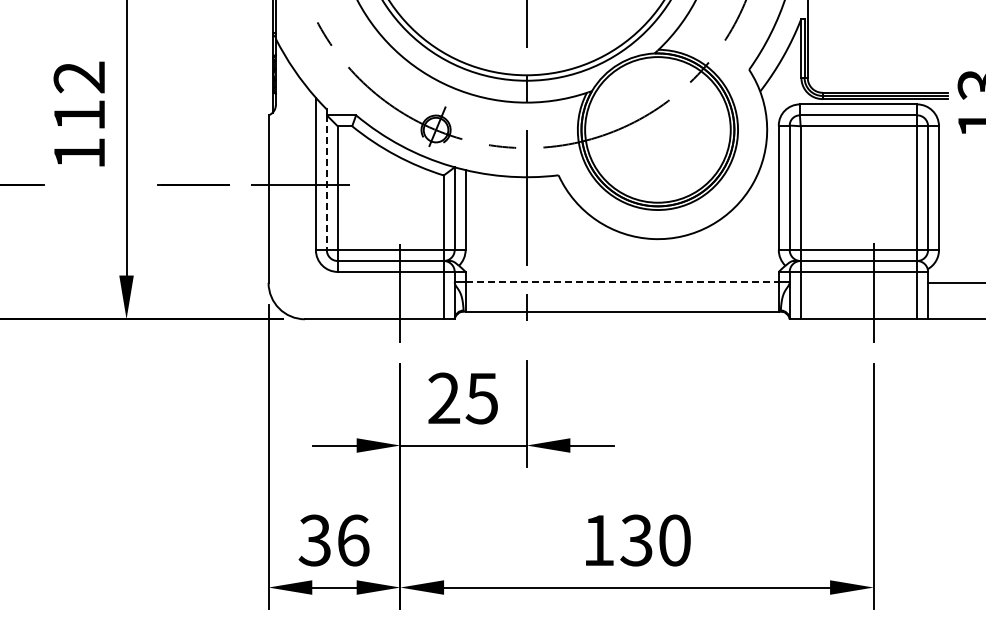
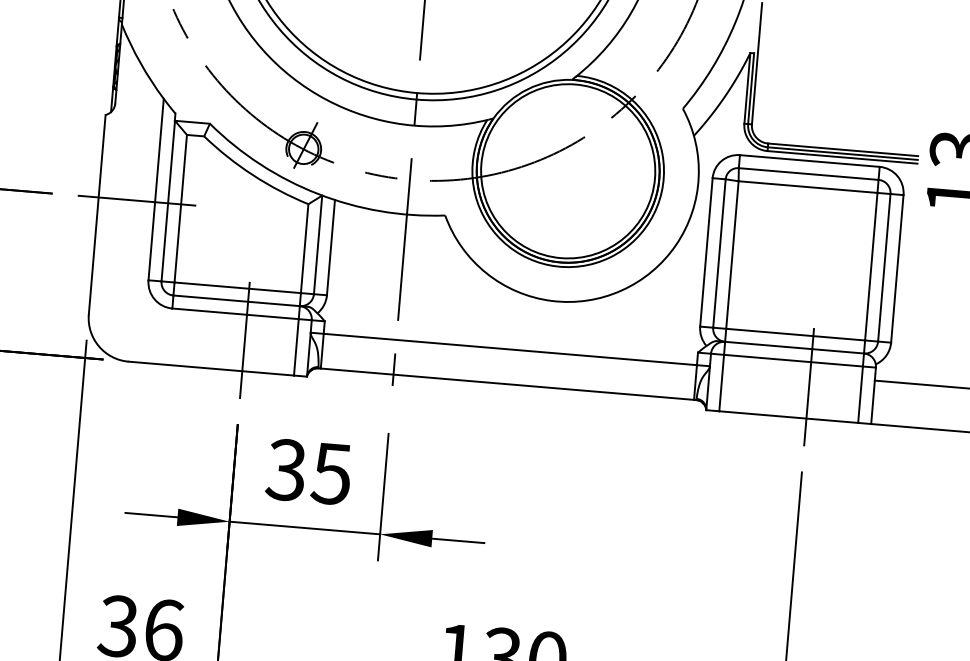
line: (326, 183) -> (167, 202), dashed -> solid
line: (622, 282) -> (510, 349), dashed -> solid
text: (443, 398) -> (285, 469), 25 -> 35

